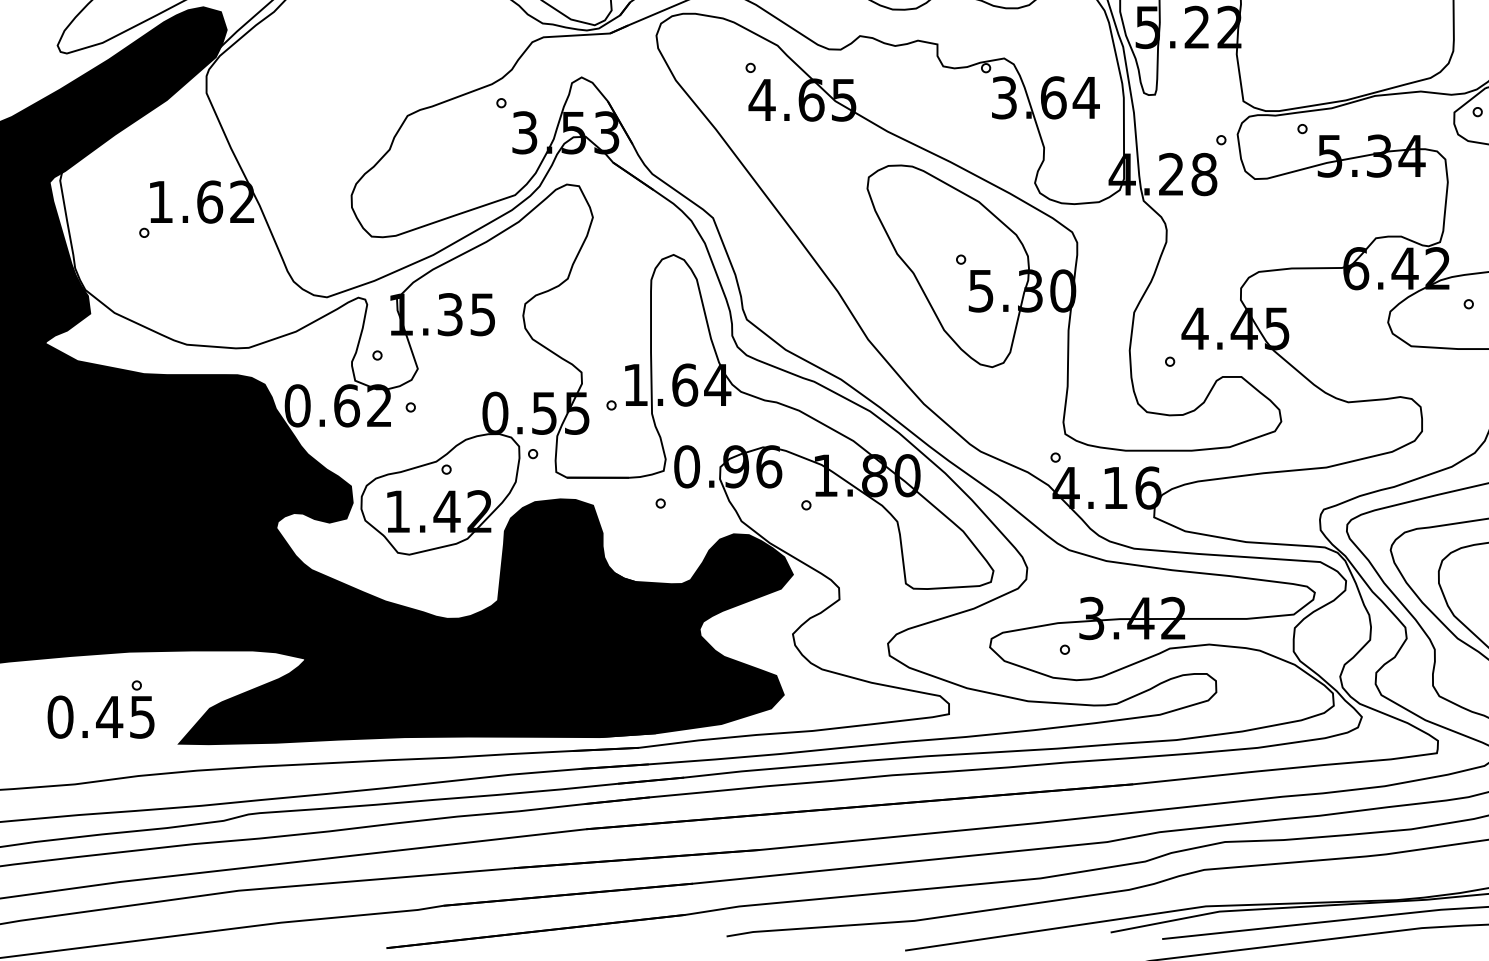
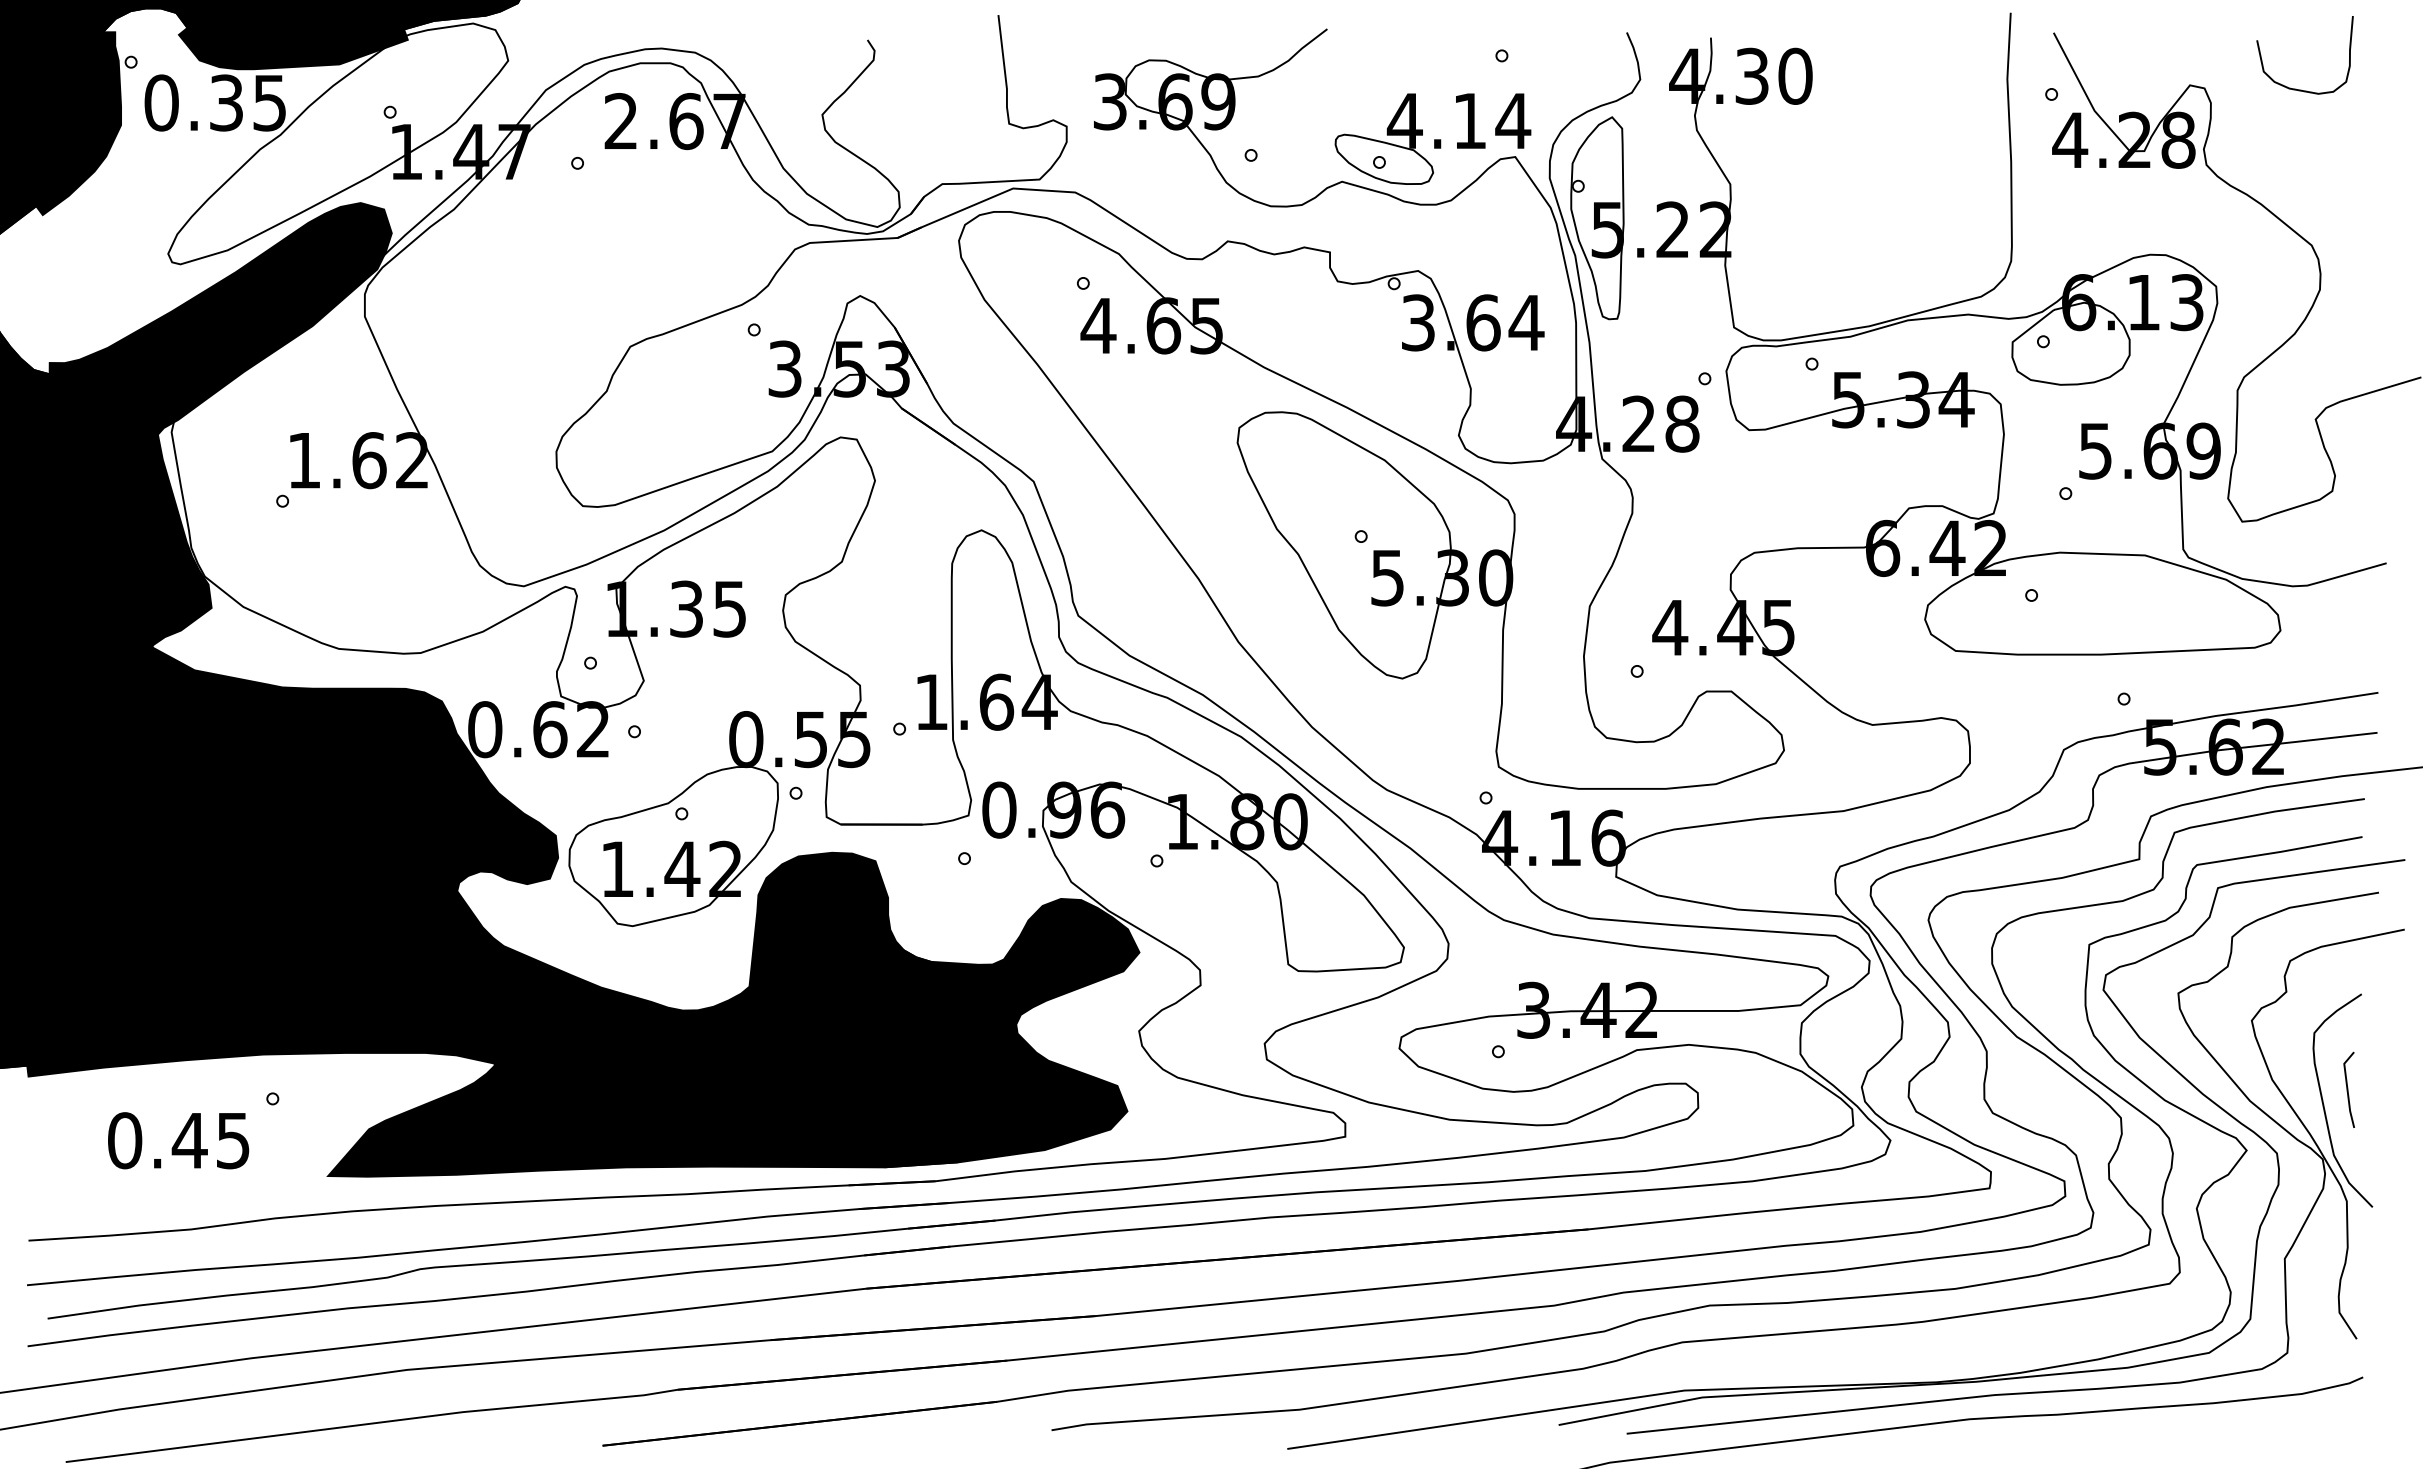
text: (101, 717) -> (178, 1140), moved

